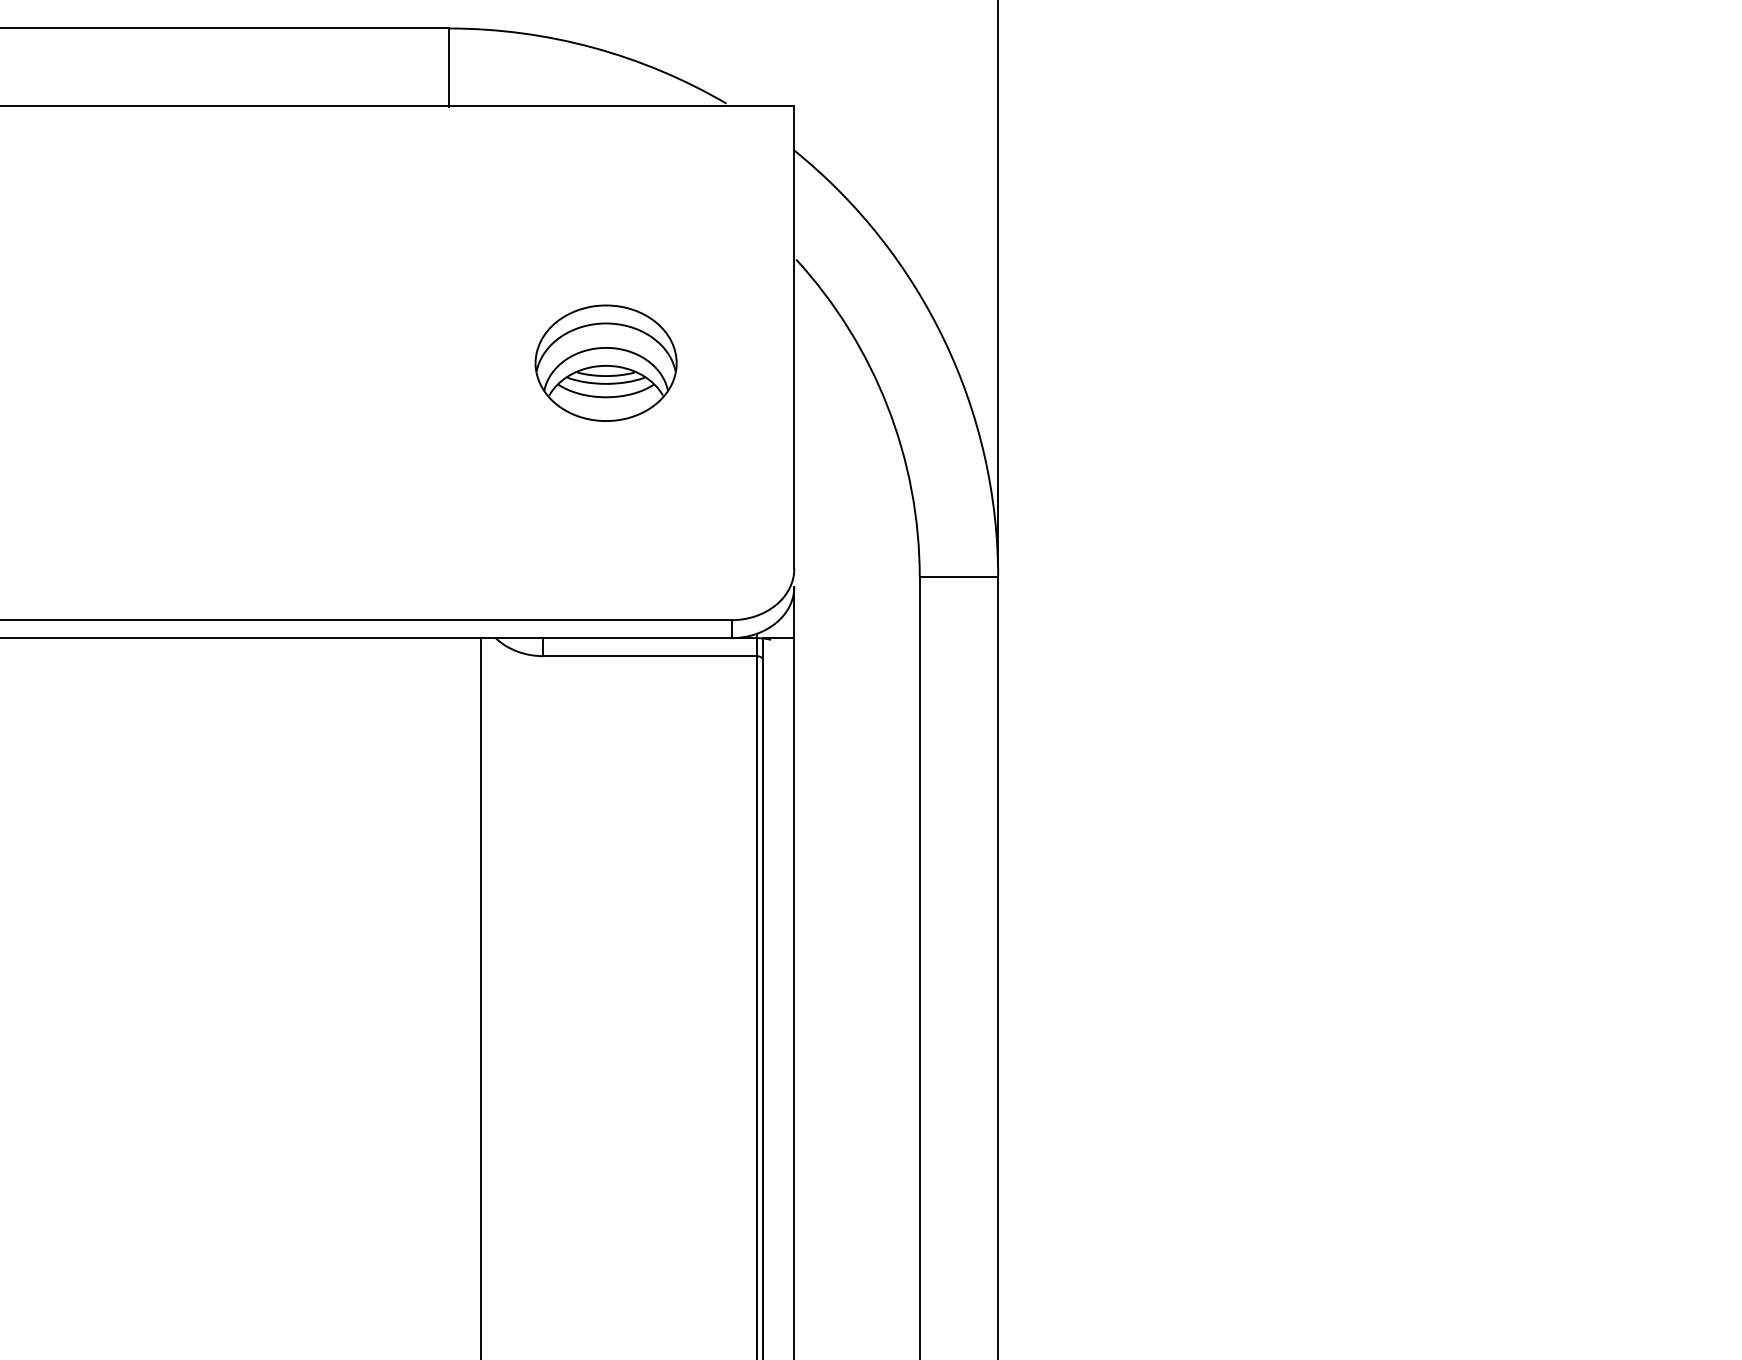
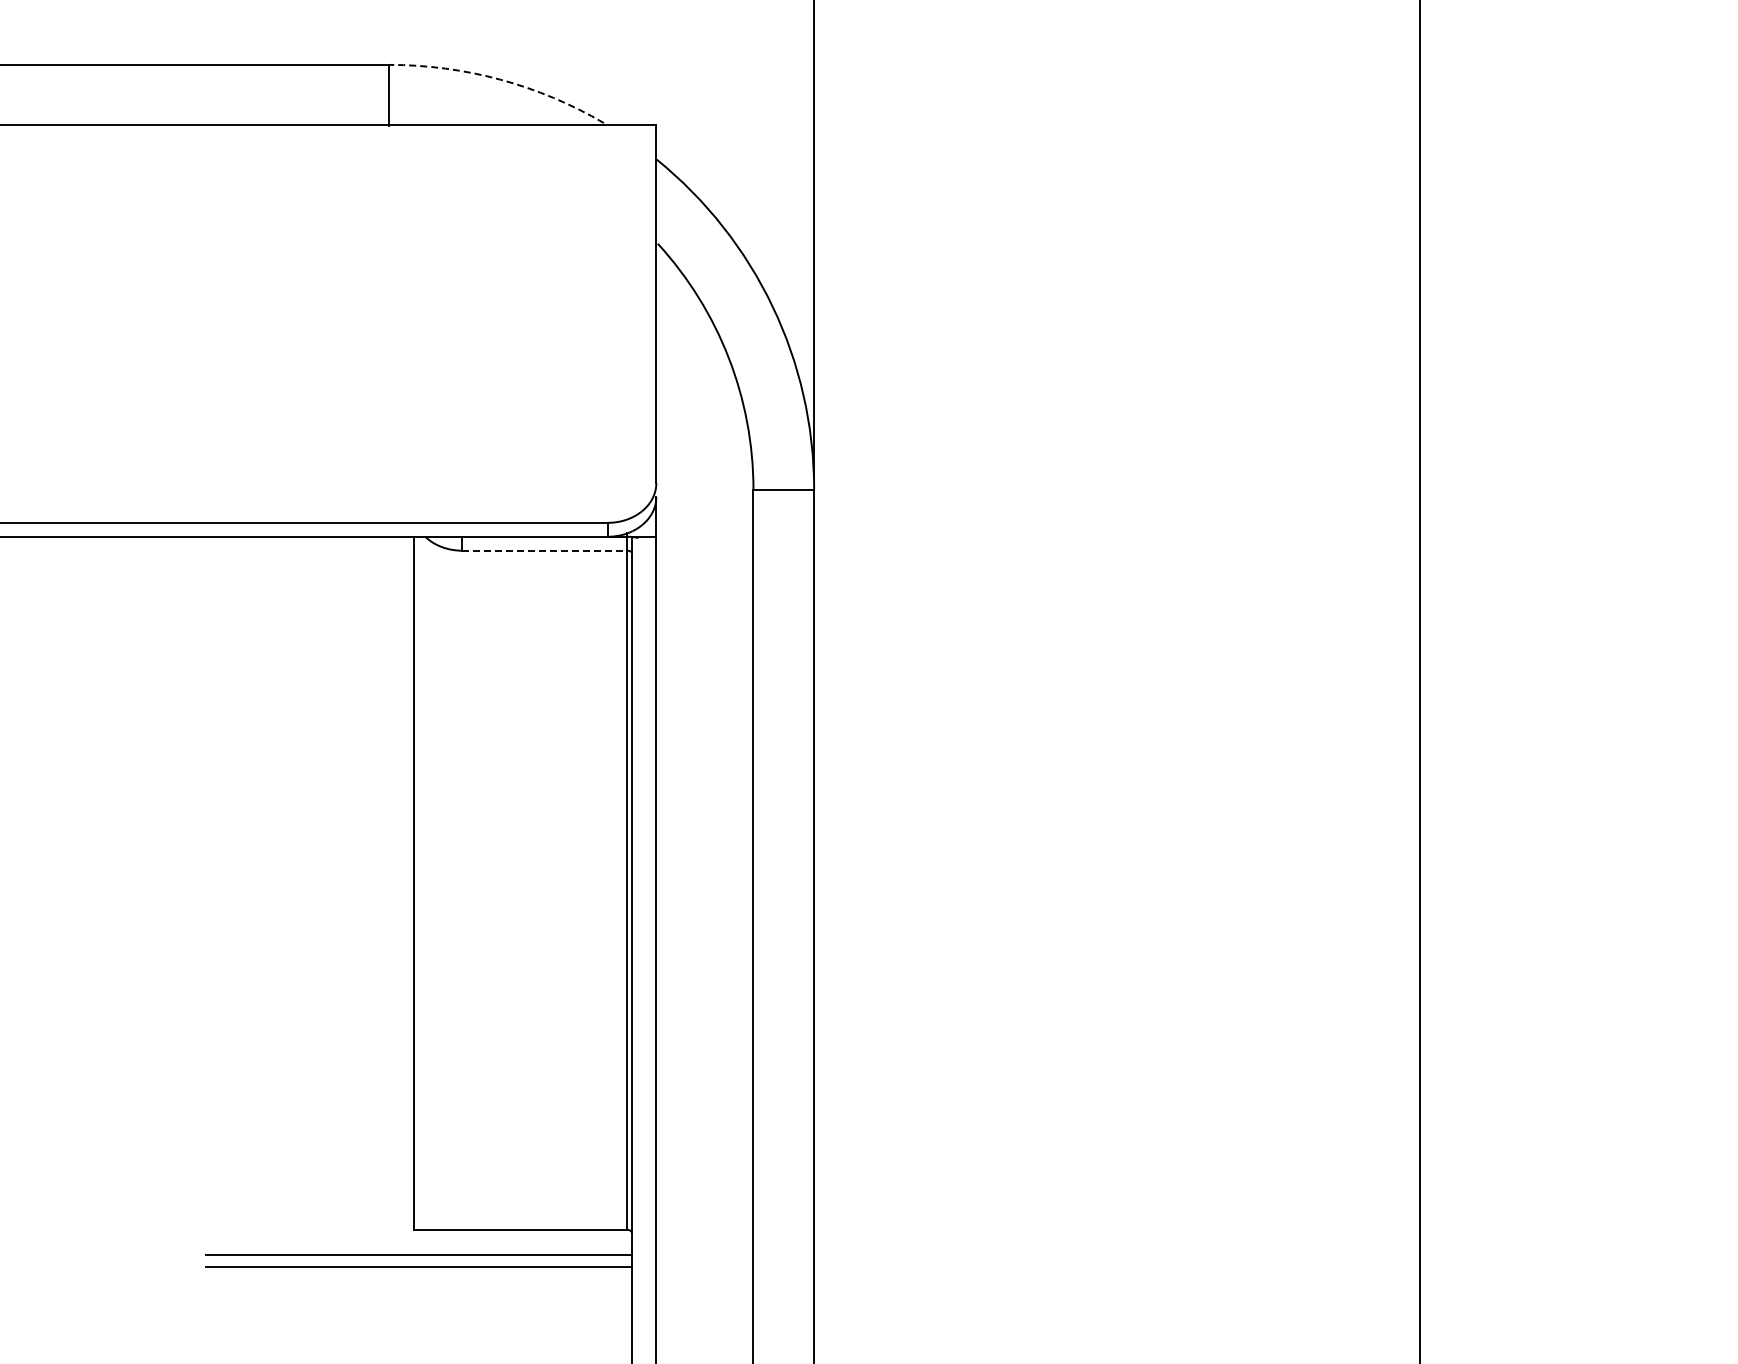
arc: (592, 47) -> (500, 79), solid -> dashed
part: (605, 362) -> (510, 323), removed
line: (649, 655) -> (544, 550), solid -> dashed

